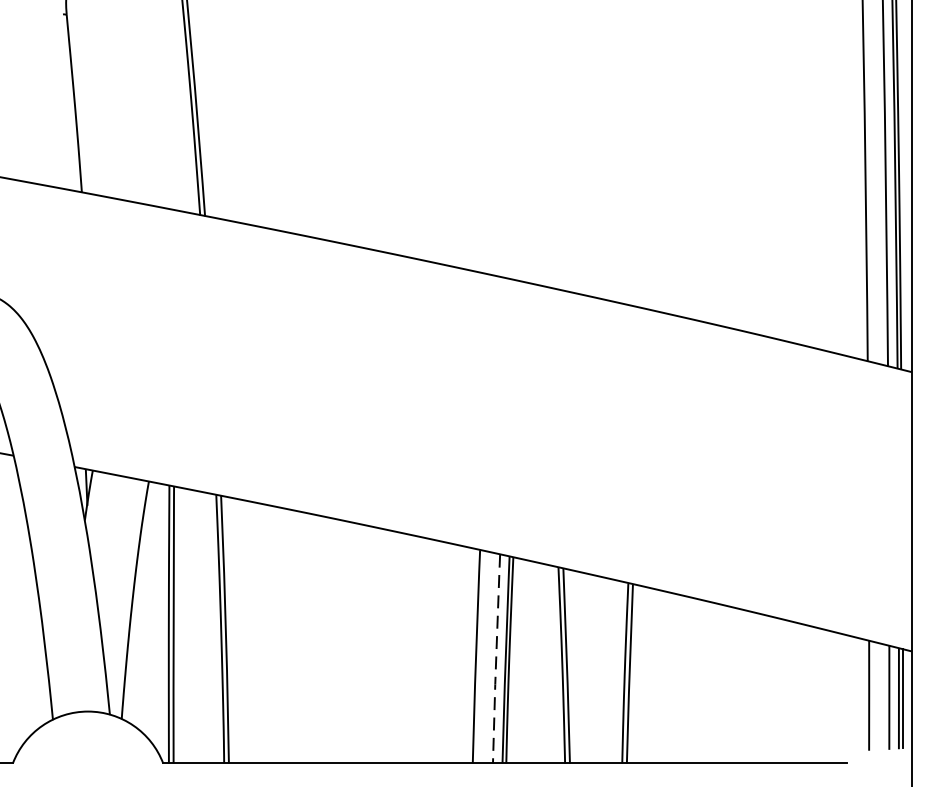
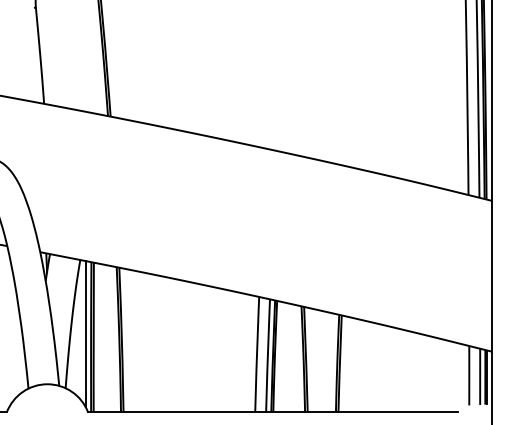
line: (158, 619) -> (85, 334), added
line: (495, 658) -> (267, 355), dashed -> solid

